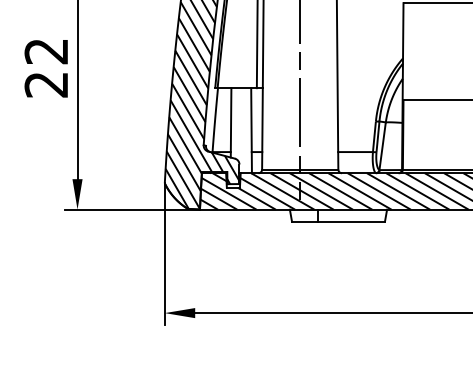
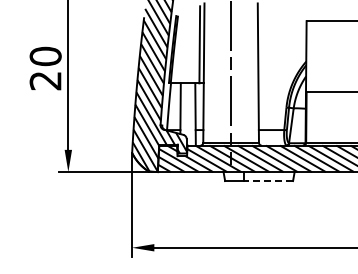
text: (46, 51) -> (45, 56), 22 -> 20
line: (351, 222) -> (268, 181), solid -> dashed

